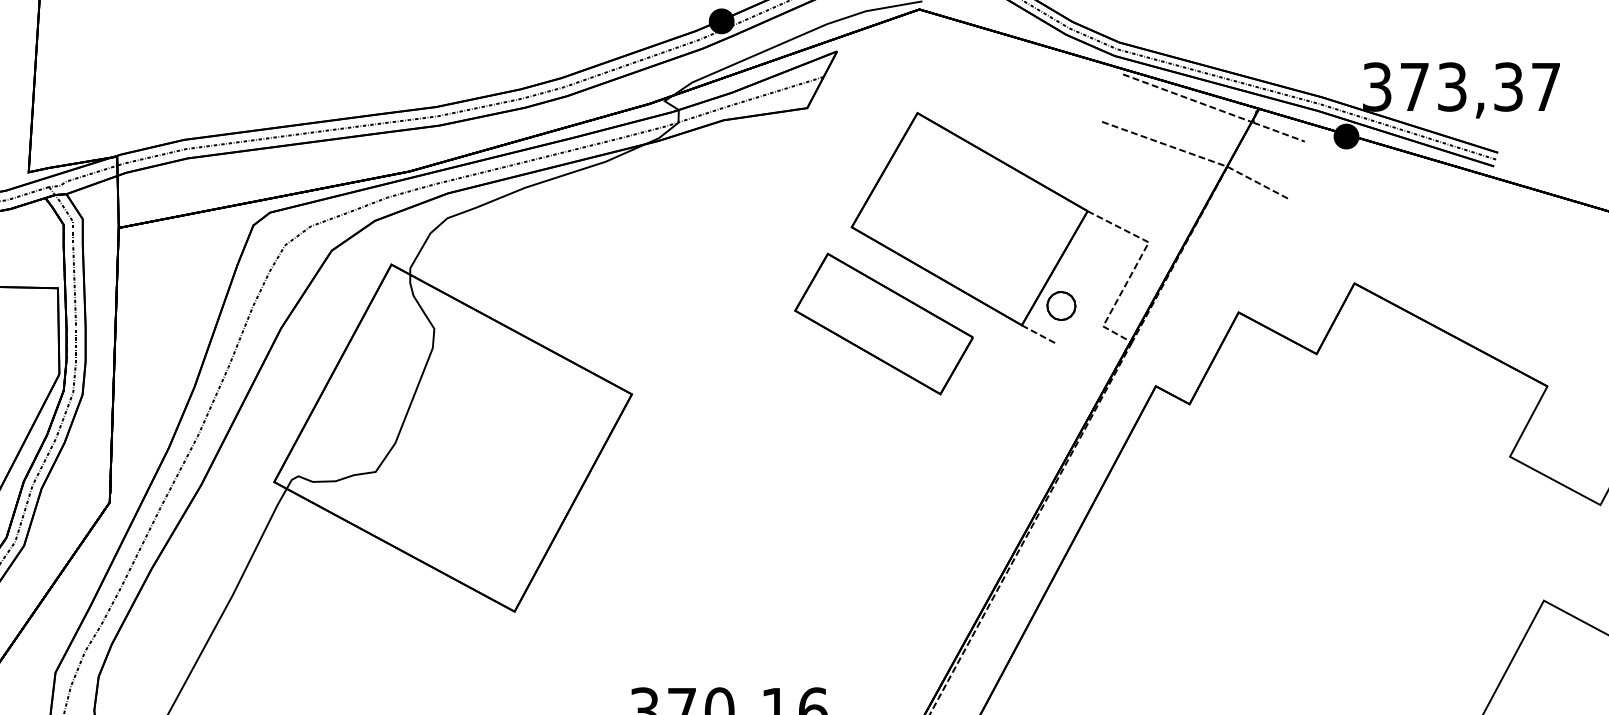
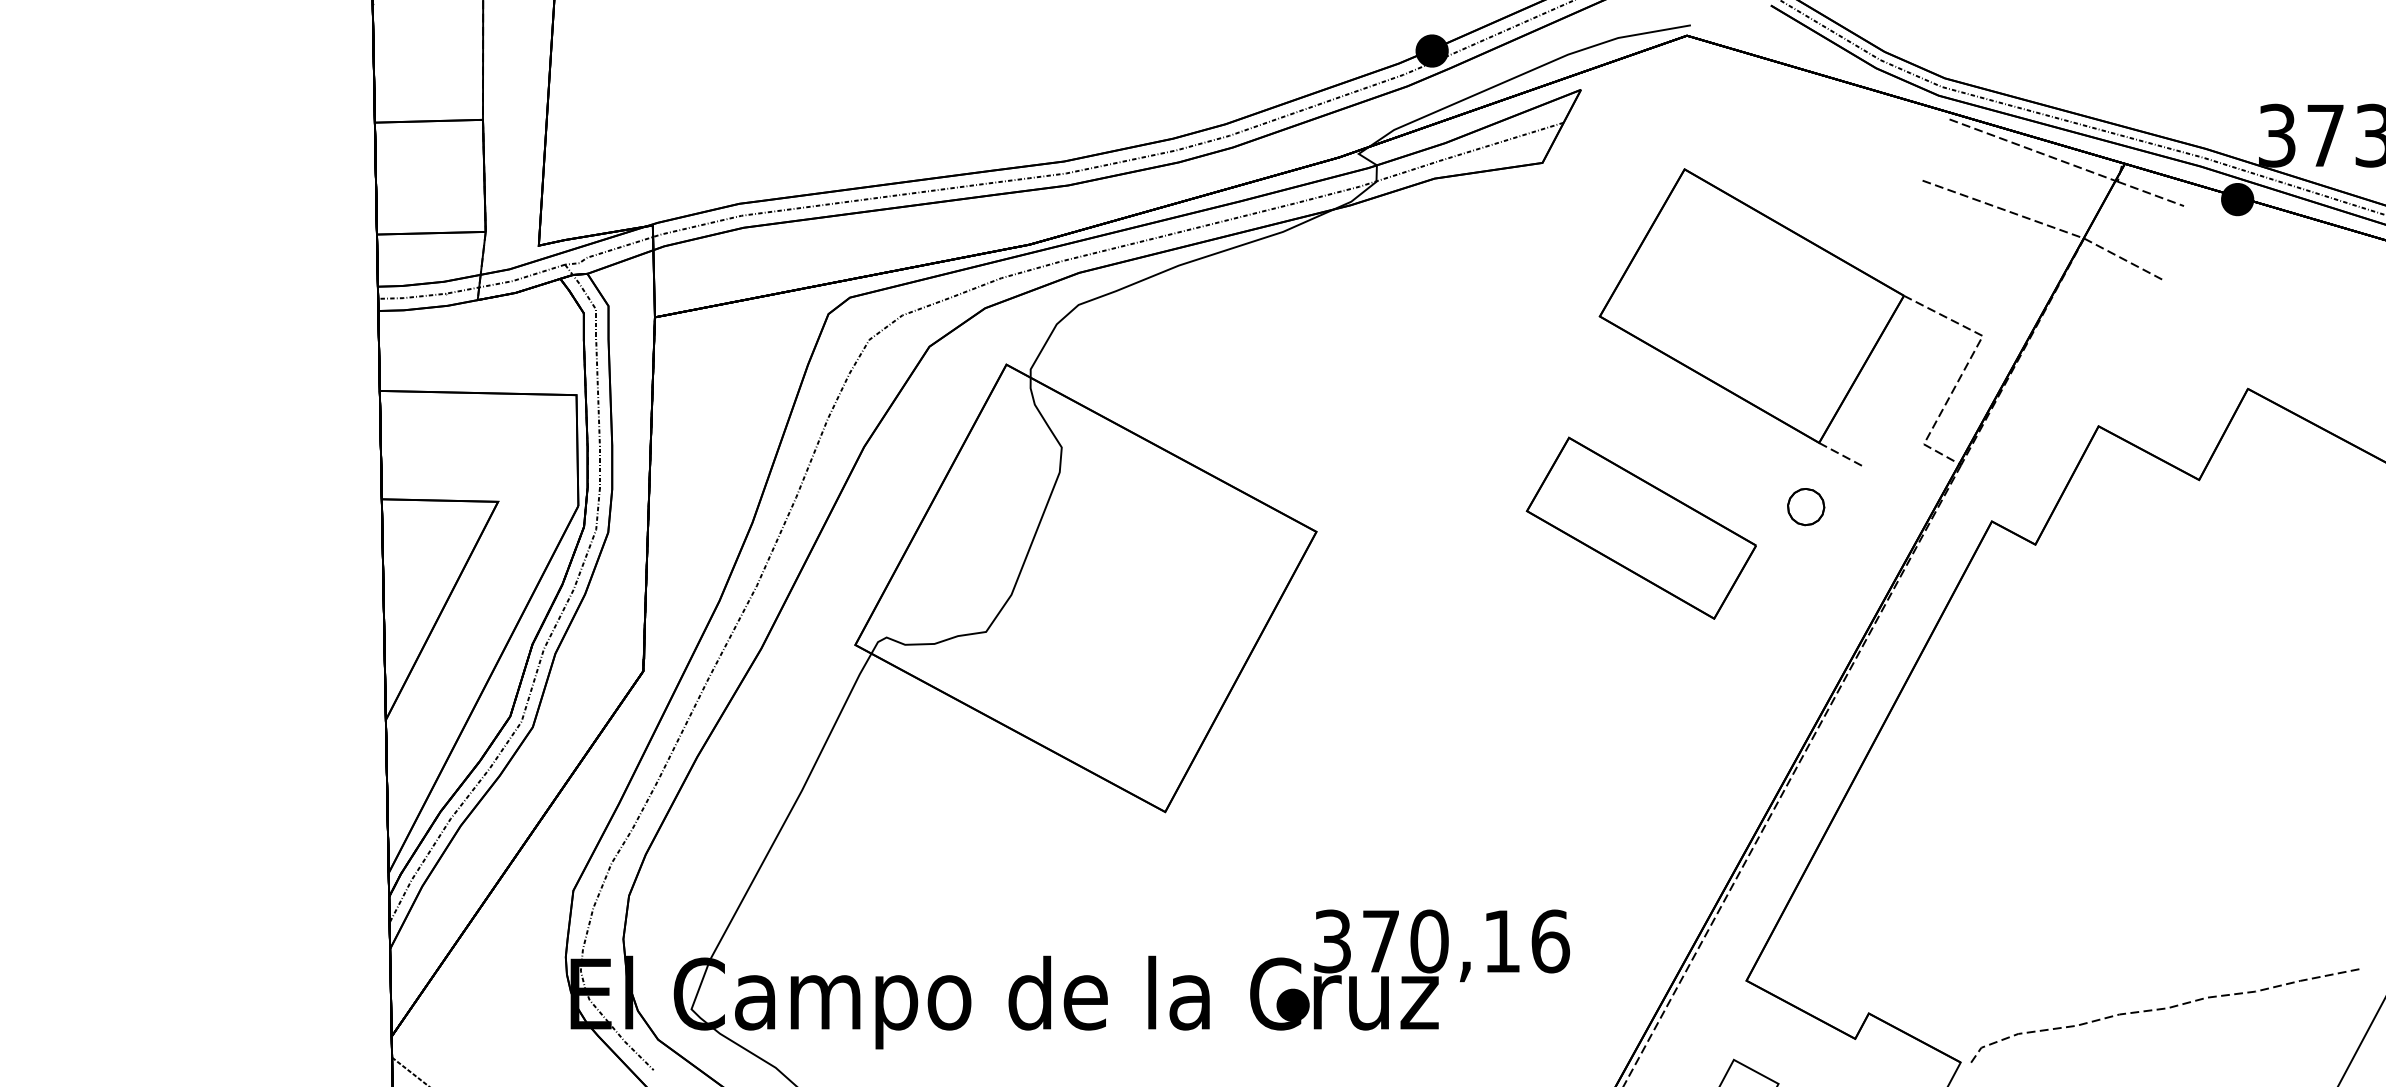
part: (1061, 306) -> (1806, 507), moved
part: (883, 323) -> (1640, 527), moved

